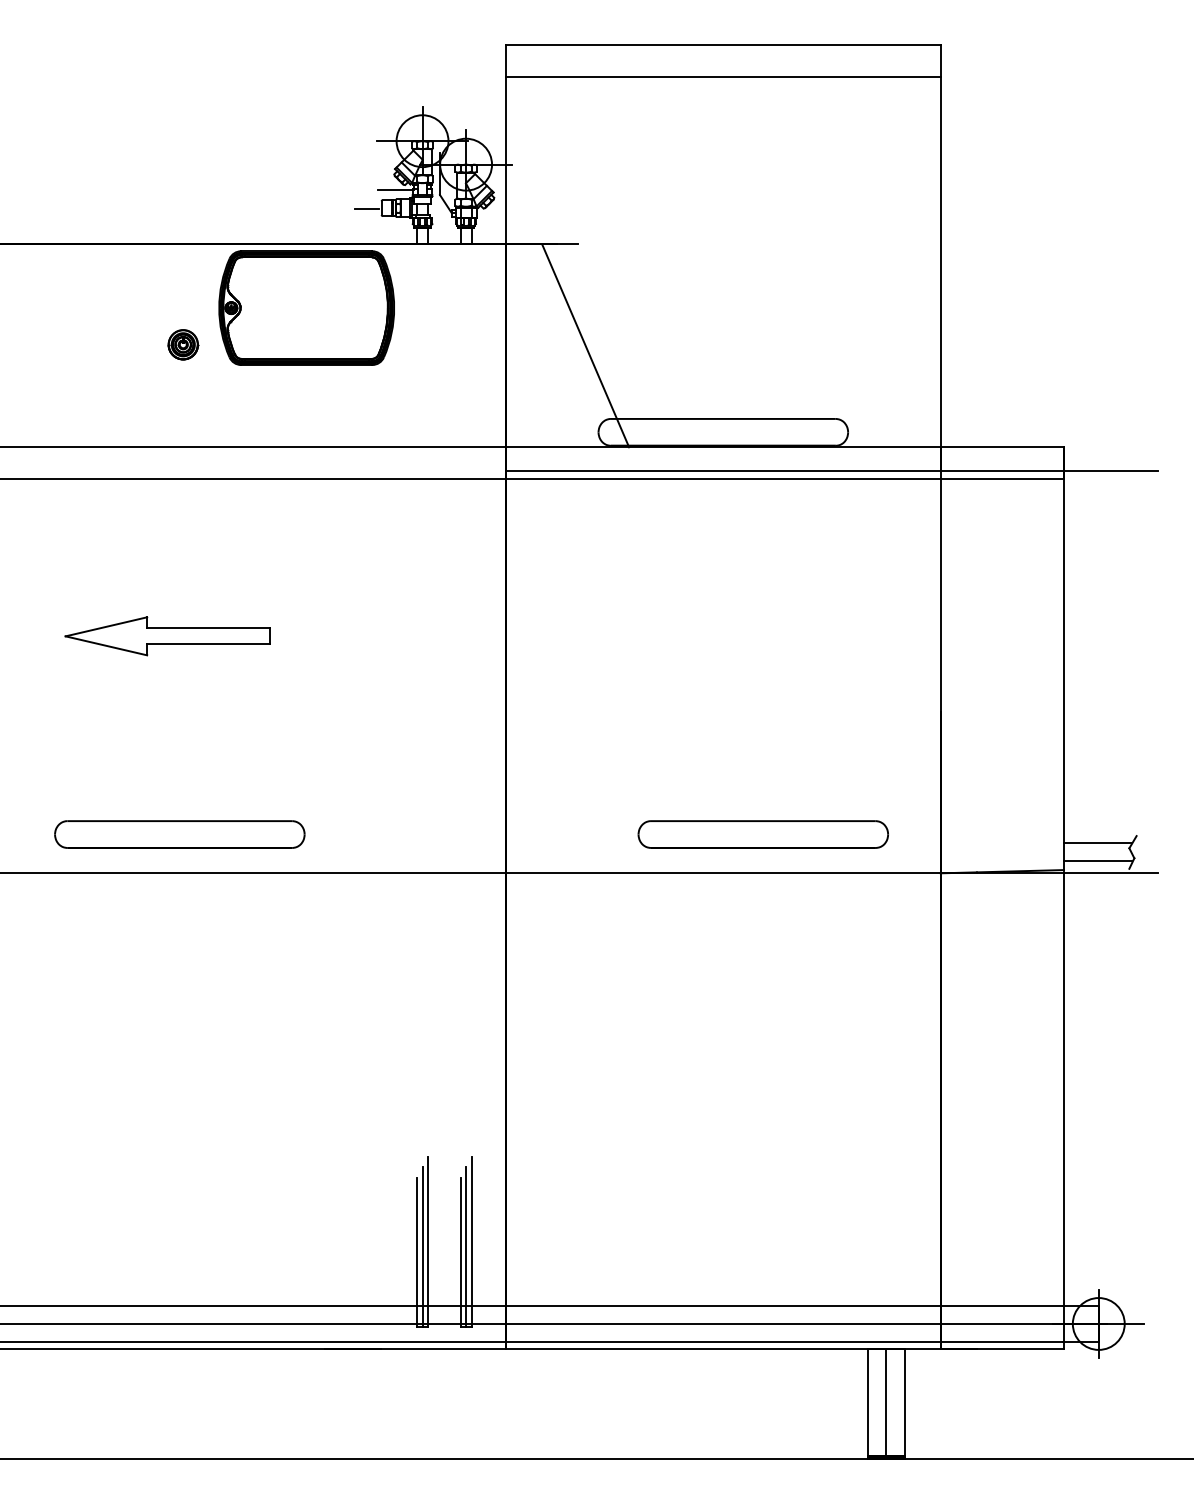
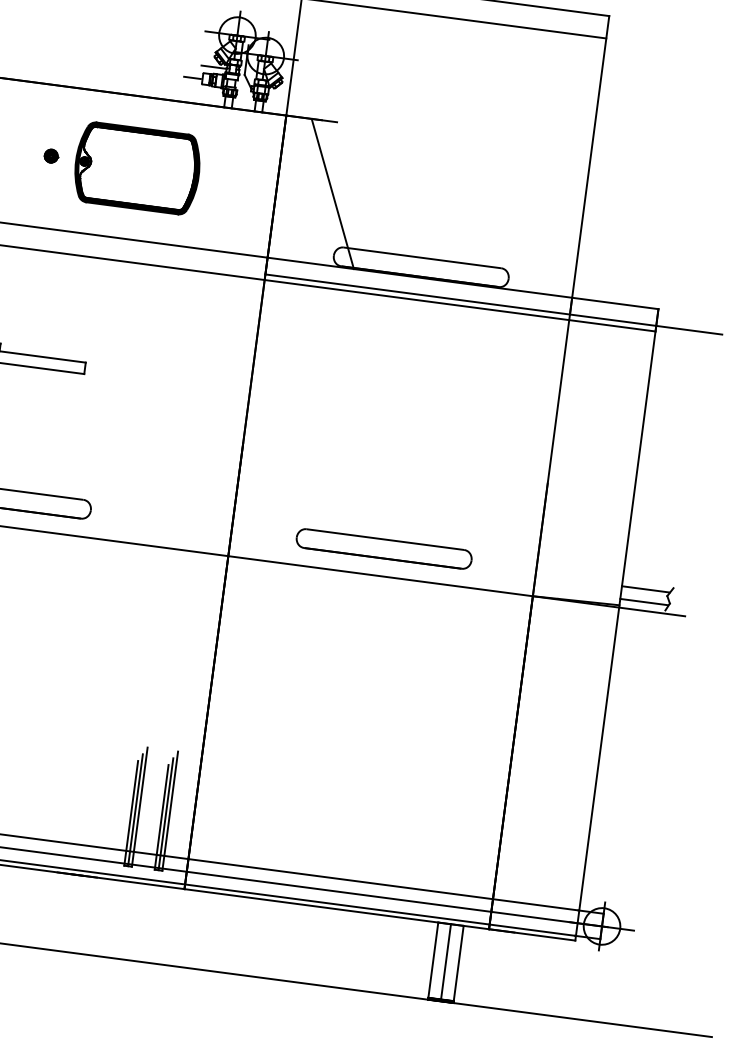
part: (306, 307) -> (137, 168), moved
part: (183, 344) -> (51, 155), size x0.62
part: (762, 834) -> (383, 548), moved

